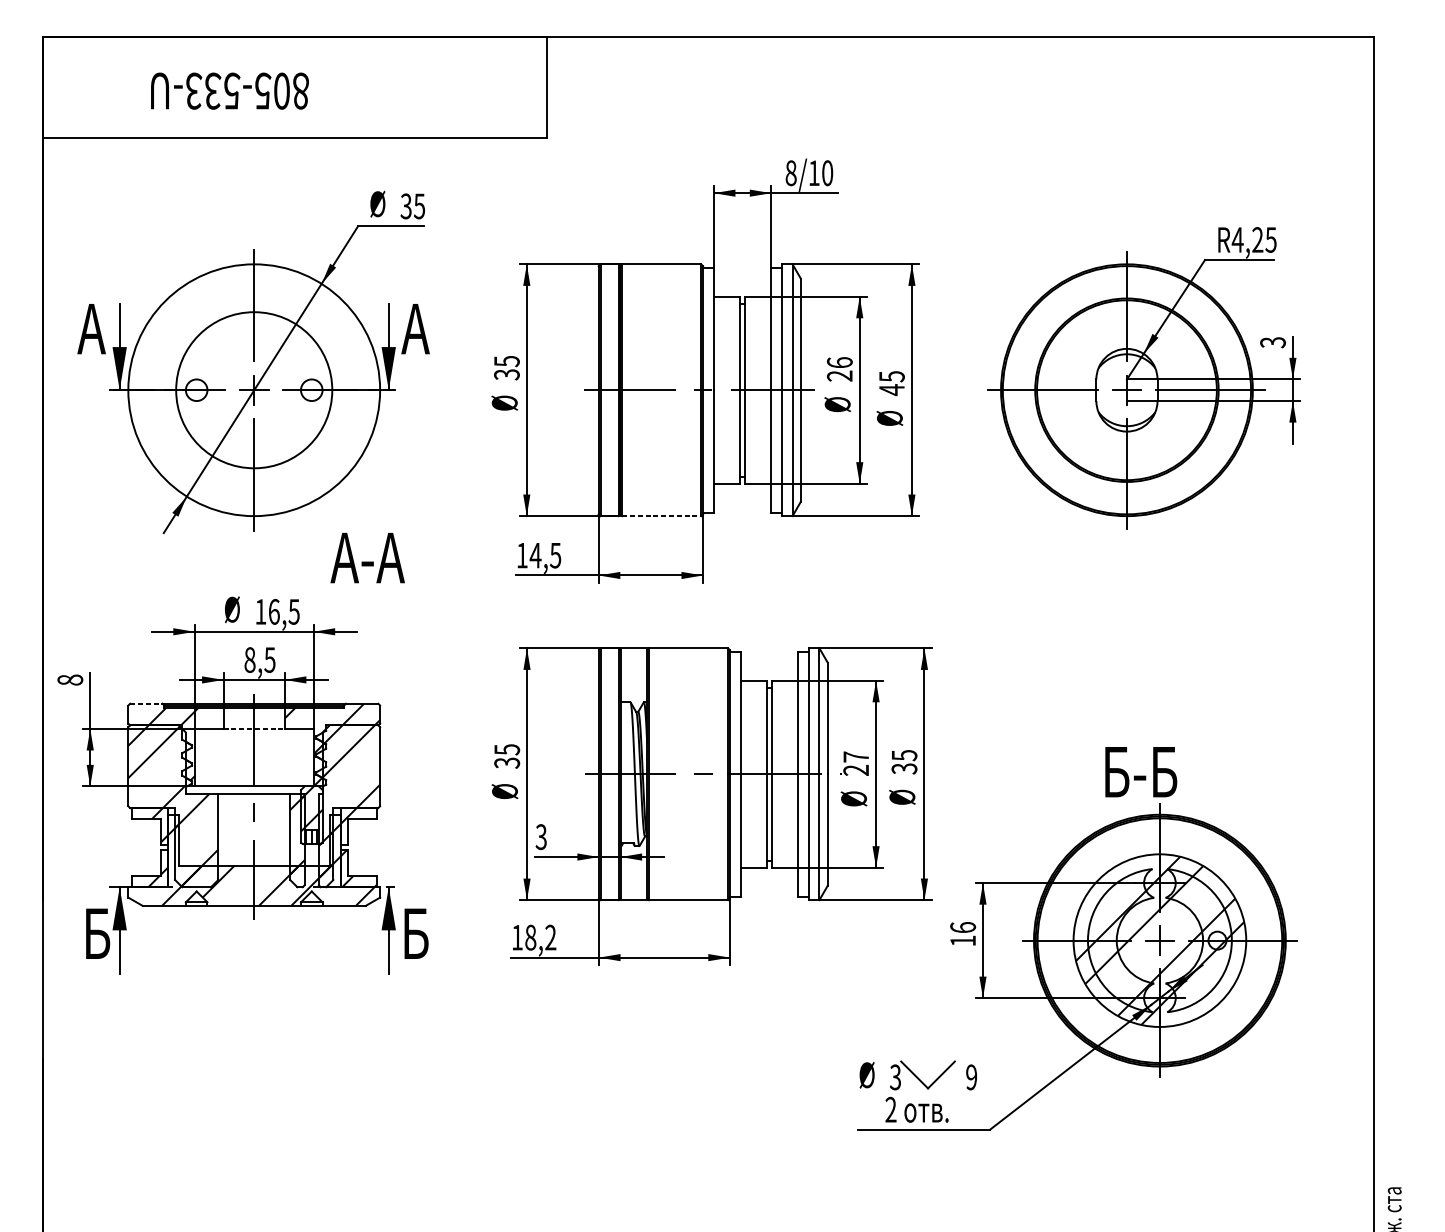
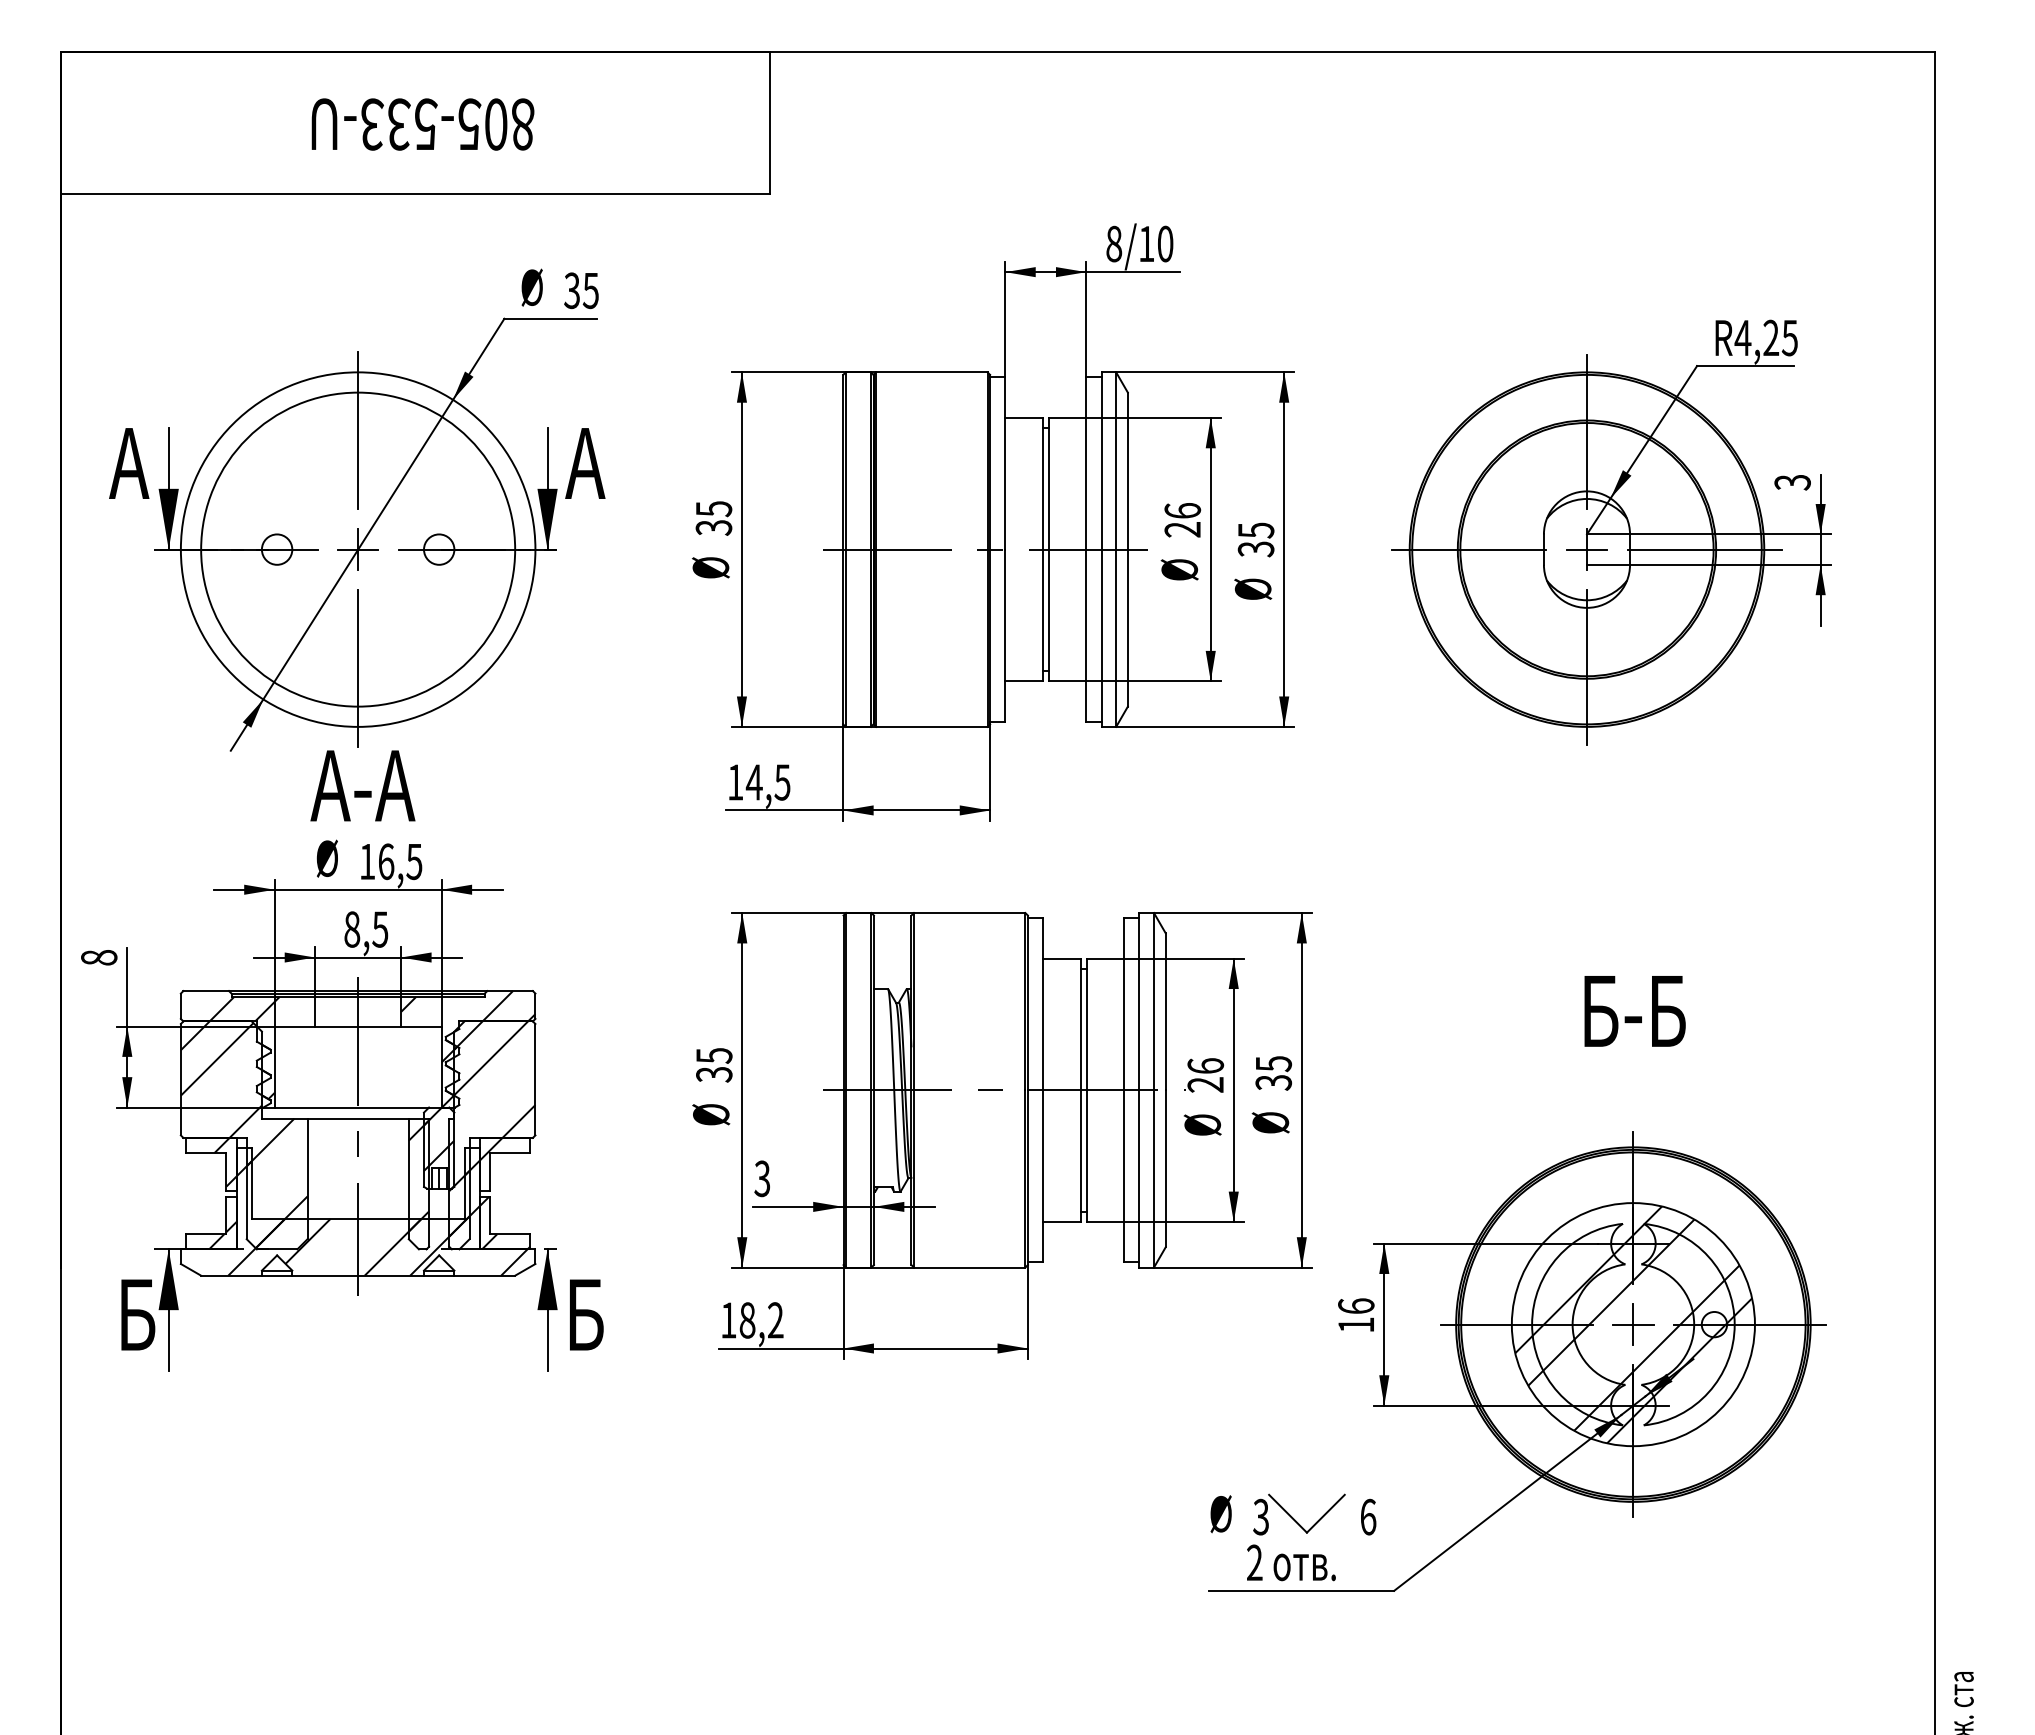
text: (229, 91) -> (422, 124), moved
text: (891, 389) -> (1255, 548), 45 -> 35
circle: (254, 390) -> (358, 549), size x1.43
line: (661, 515) -> (931, 726), dashed -> solid
text: (367, 557) -> (362, 785), moved
line: (146, 704) -> (206, 991), dashed -> solid
line: (254, 728) -> (358, 1026), dashed -> solid
text: (856, 756) -> (1205, 1065), 27 -> 26
text: (1140, 772) -> (1634, 1011), moved
text: (971, 1076) -> (1368, 1516), 9 -> 6

